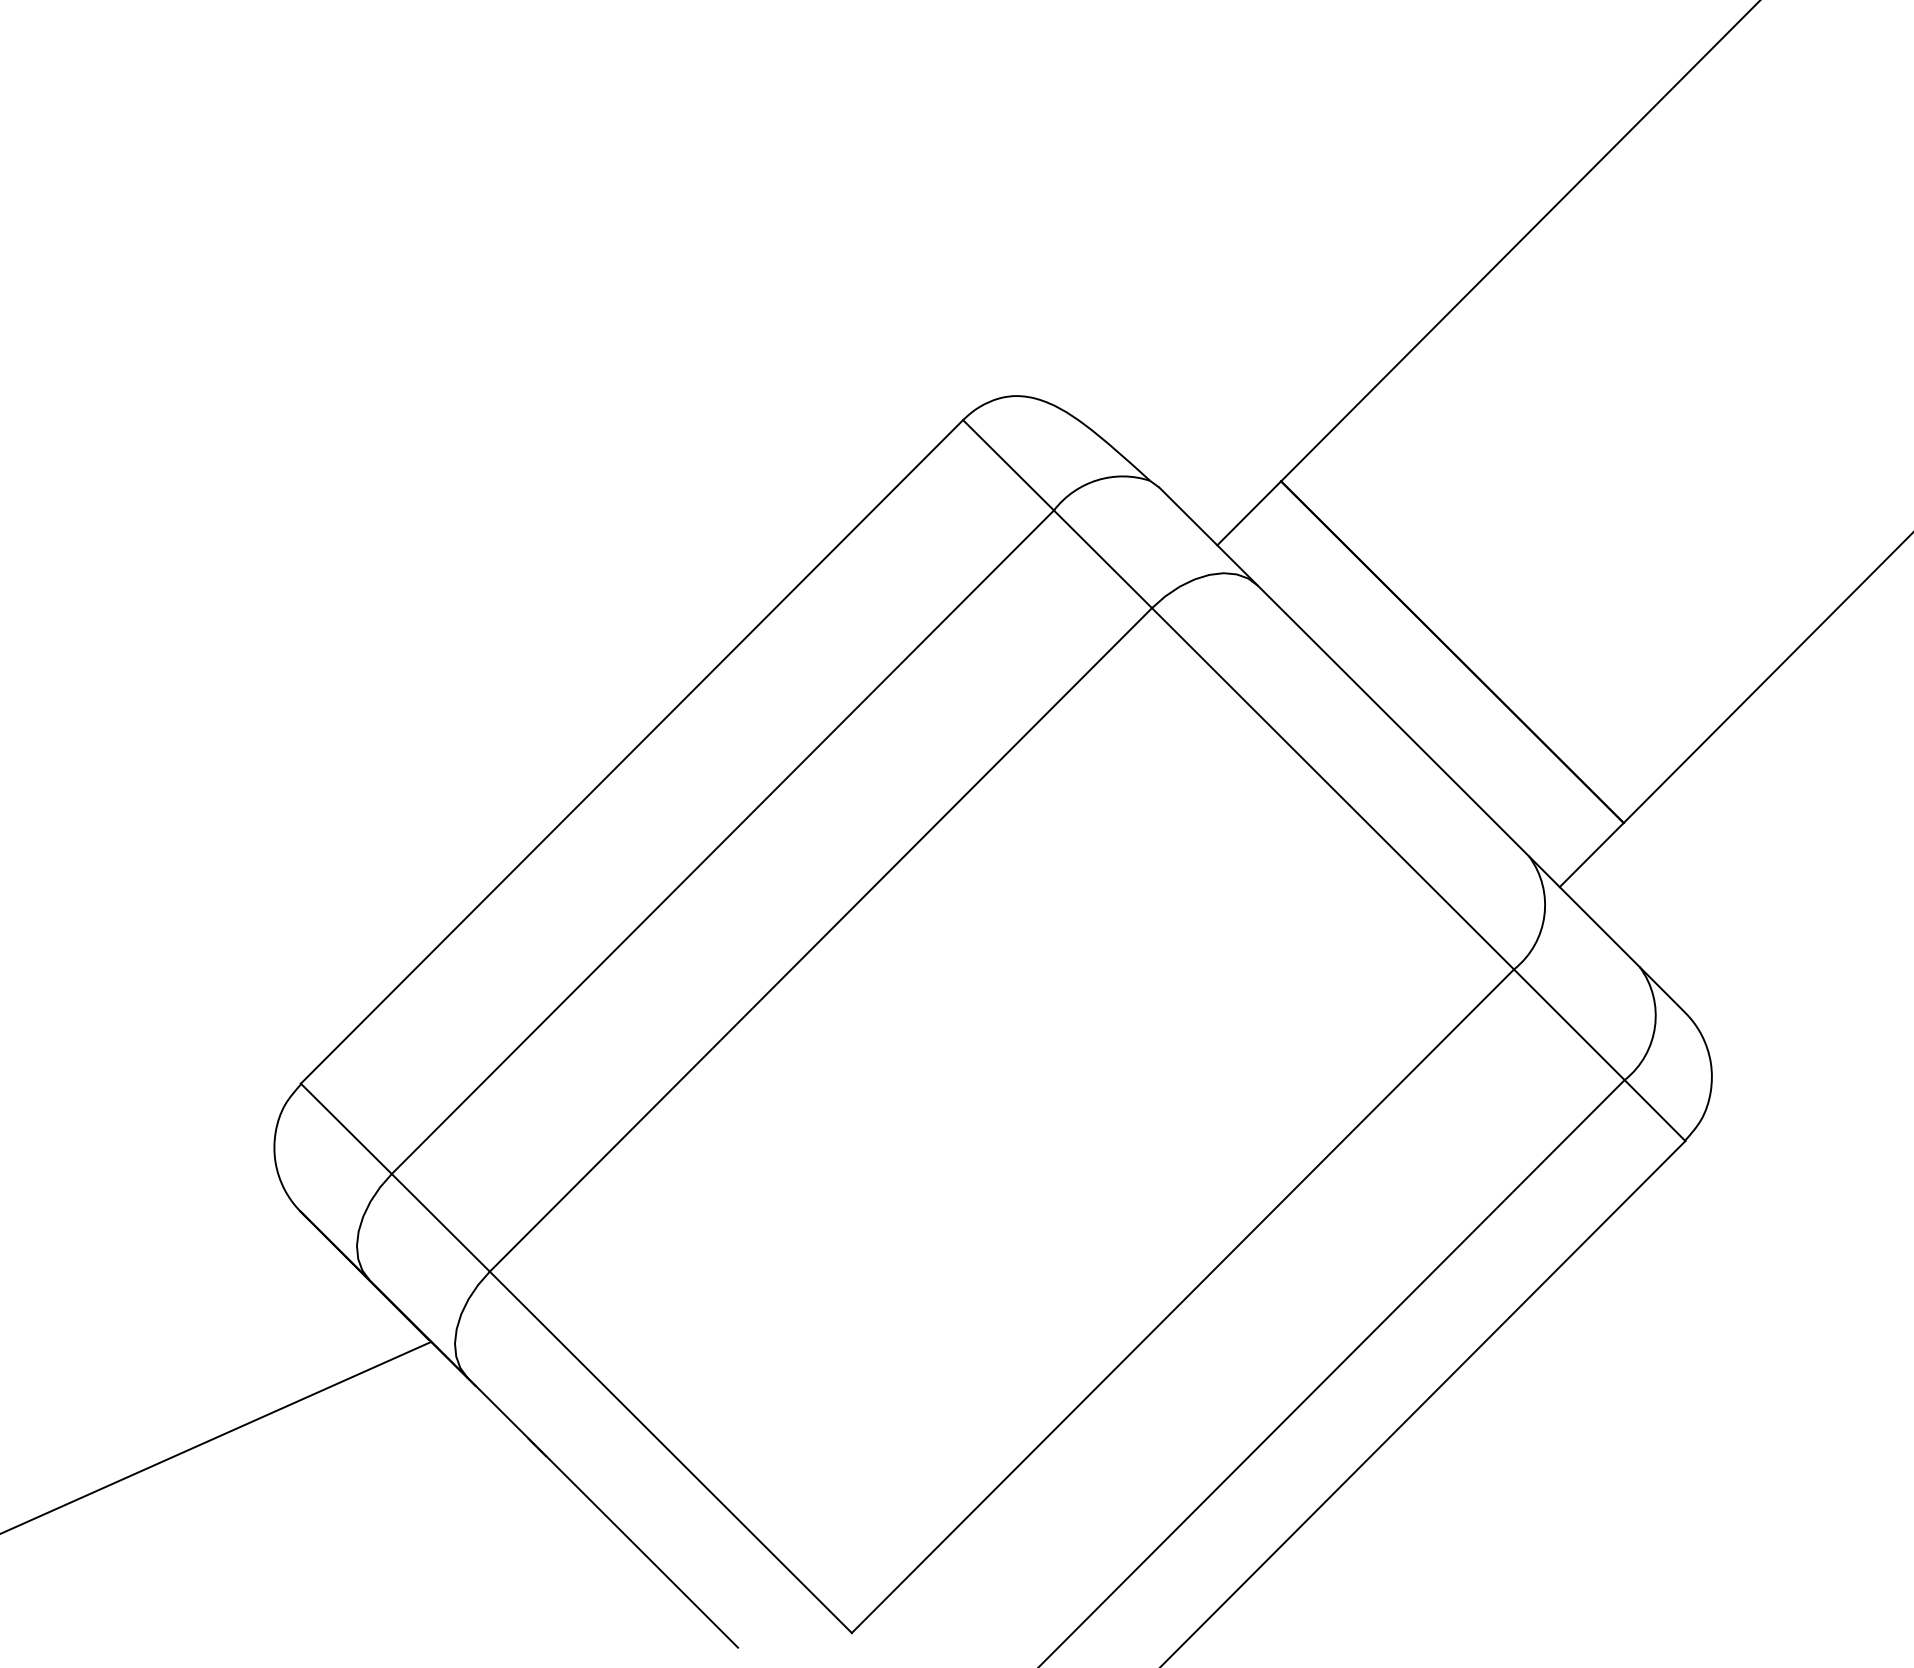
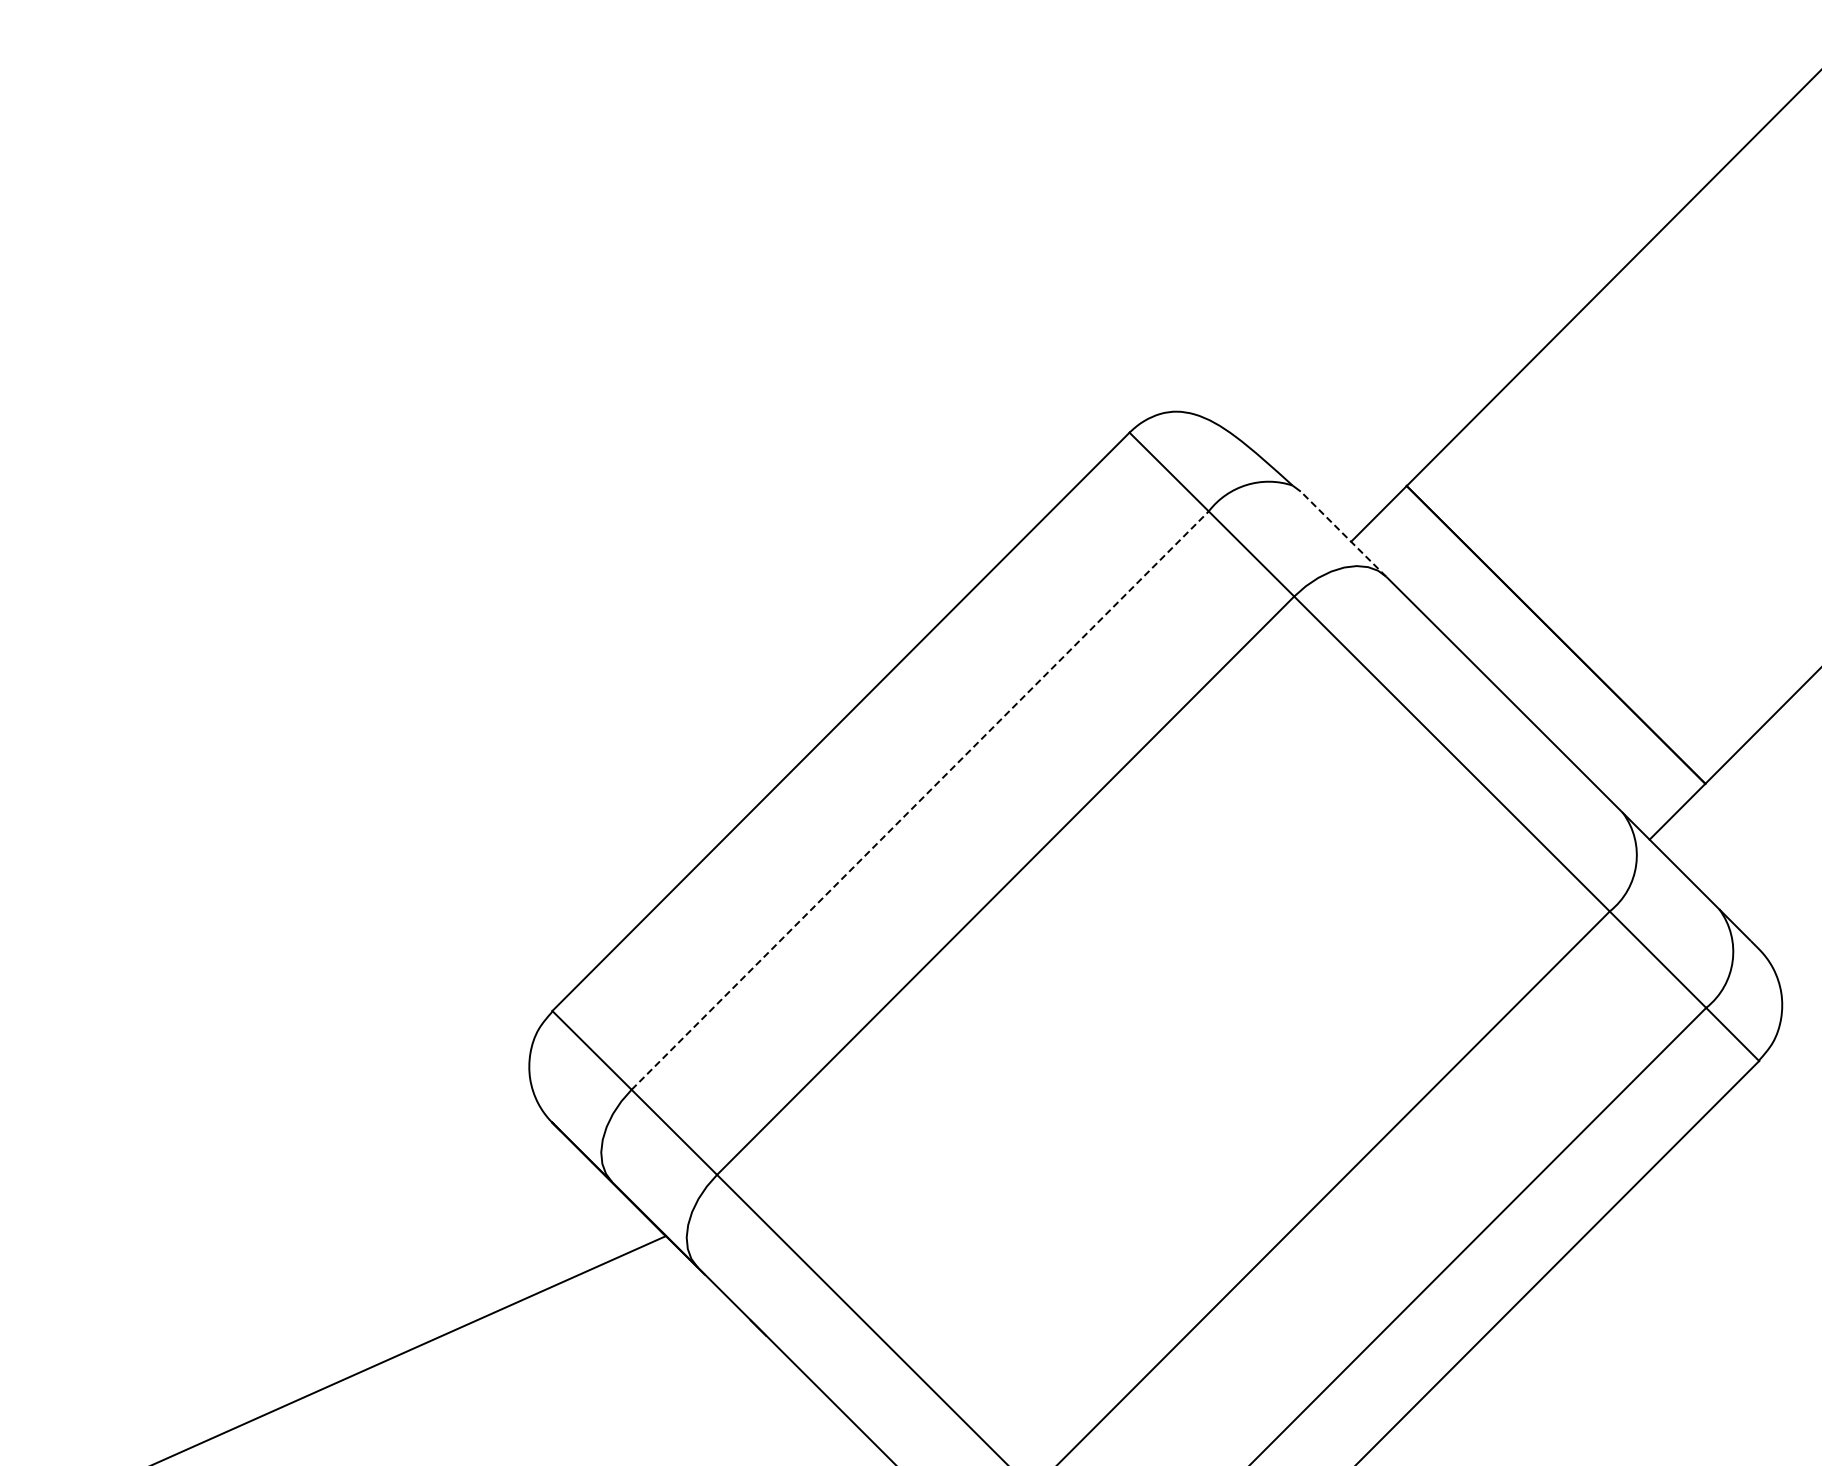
line: (1208, 535) -> (1343, 533), solid -> dashed
line: (723, 842) -> (920, 800), solid -> dashed

